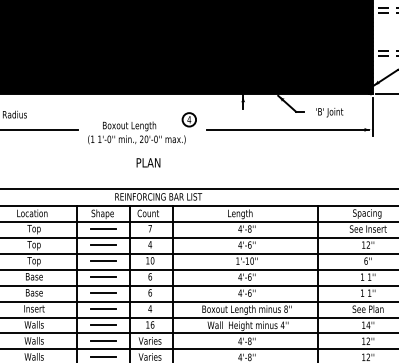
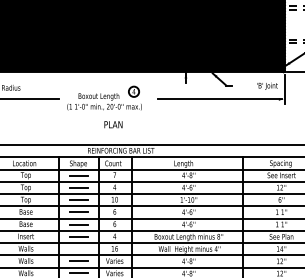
text: (329, 112) -> (267, 86), moved
part: (188, 119) -> (133, 91), moved
line: (103, 325) -> (79, 249), removed

